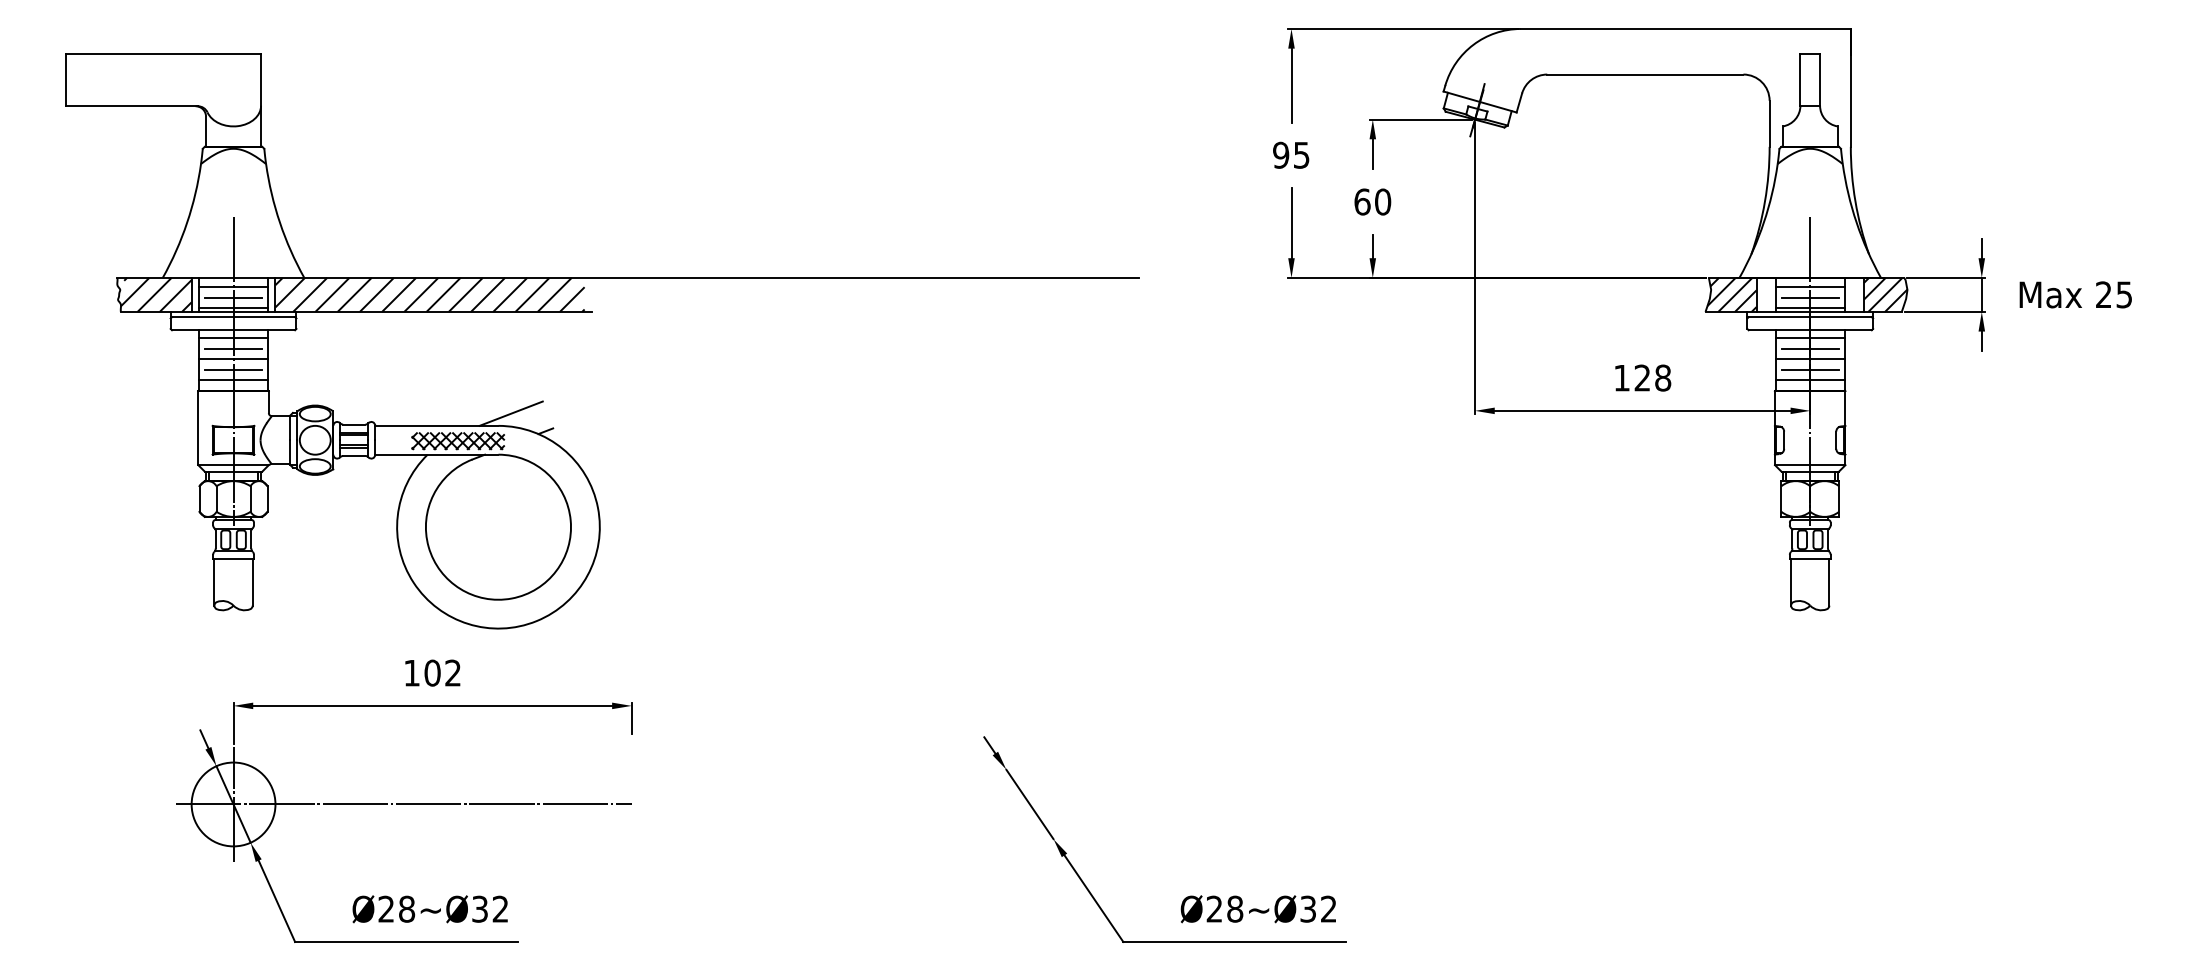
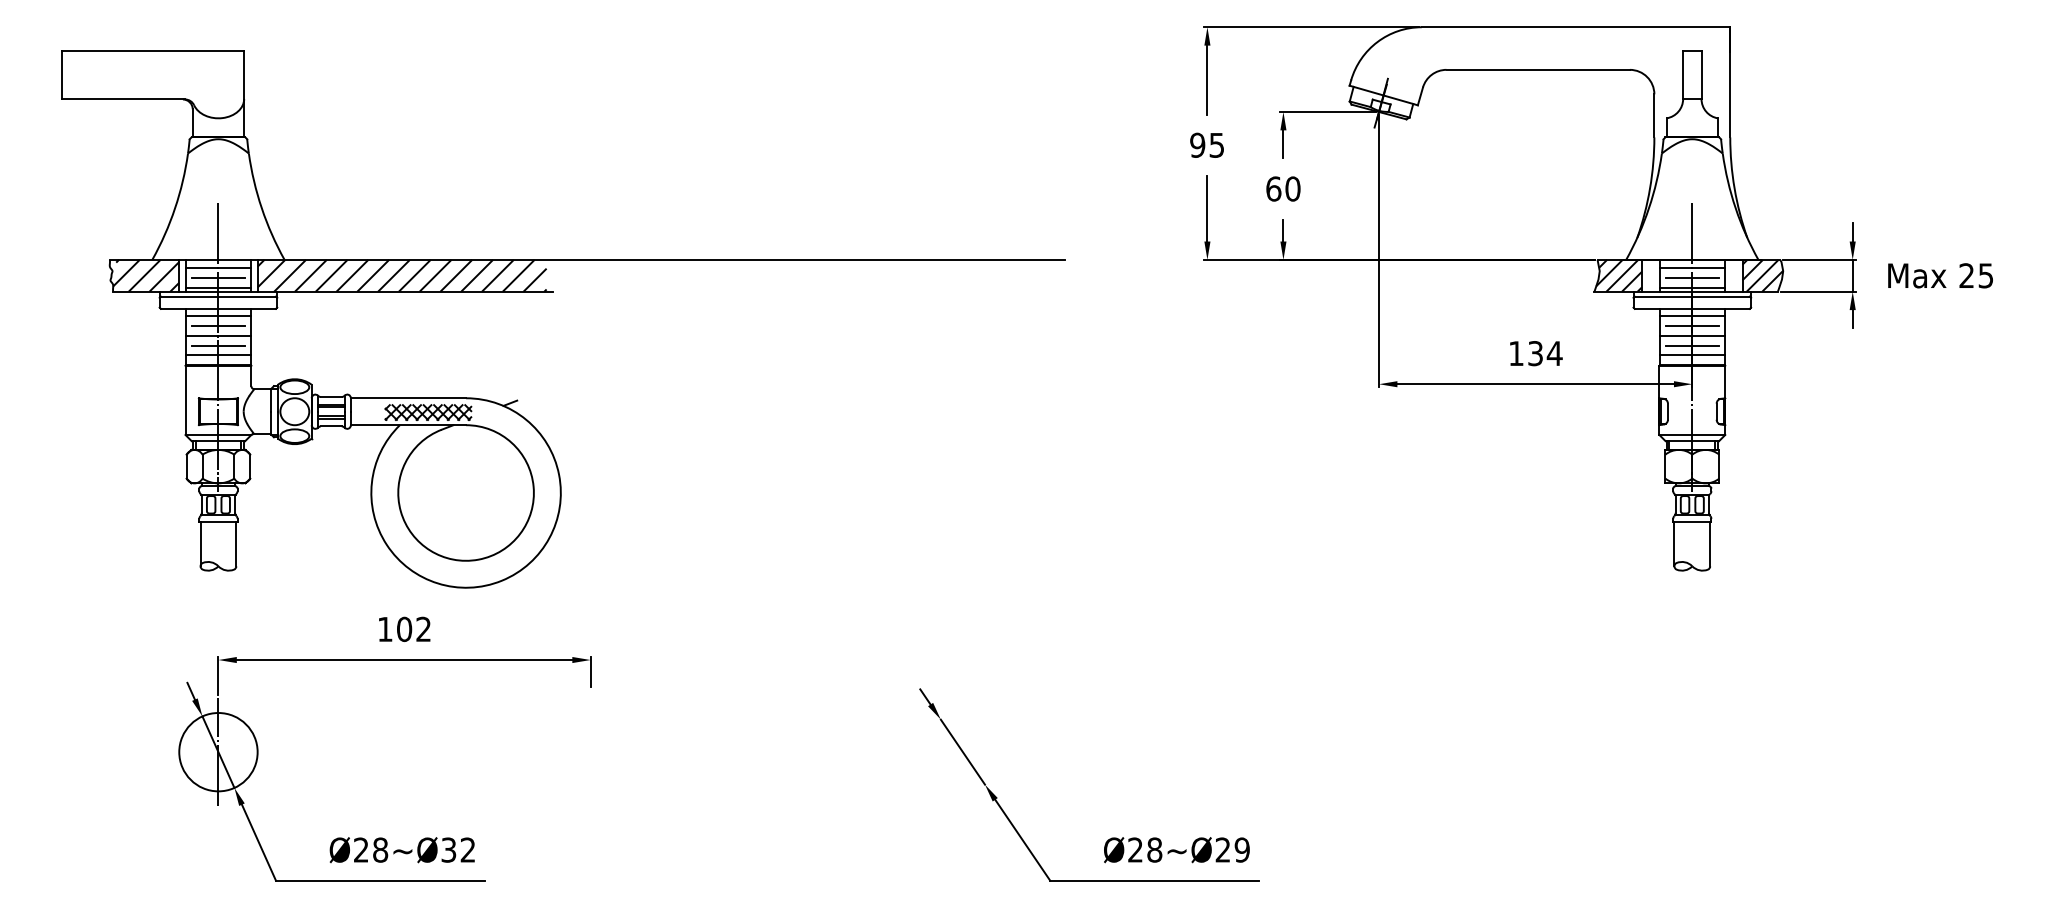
text: (1652, 377) -> (1544, 353), 128 -> 134
line: (510, 413) -> (477, 386), removed
line: (403, 804) -> (377, 752), removed
text: (1318, 908) -> (1232, 849), Ø28~Ø32 -> Ø28~Ø29

